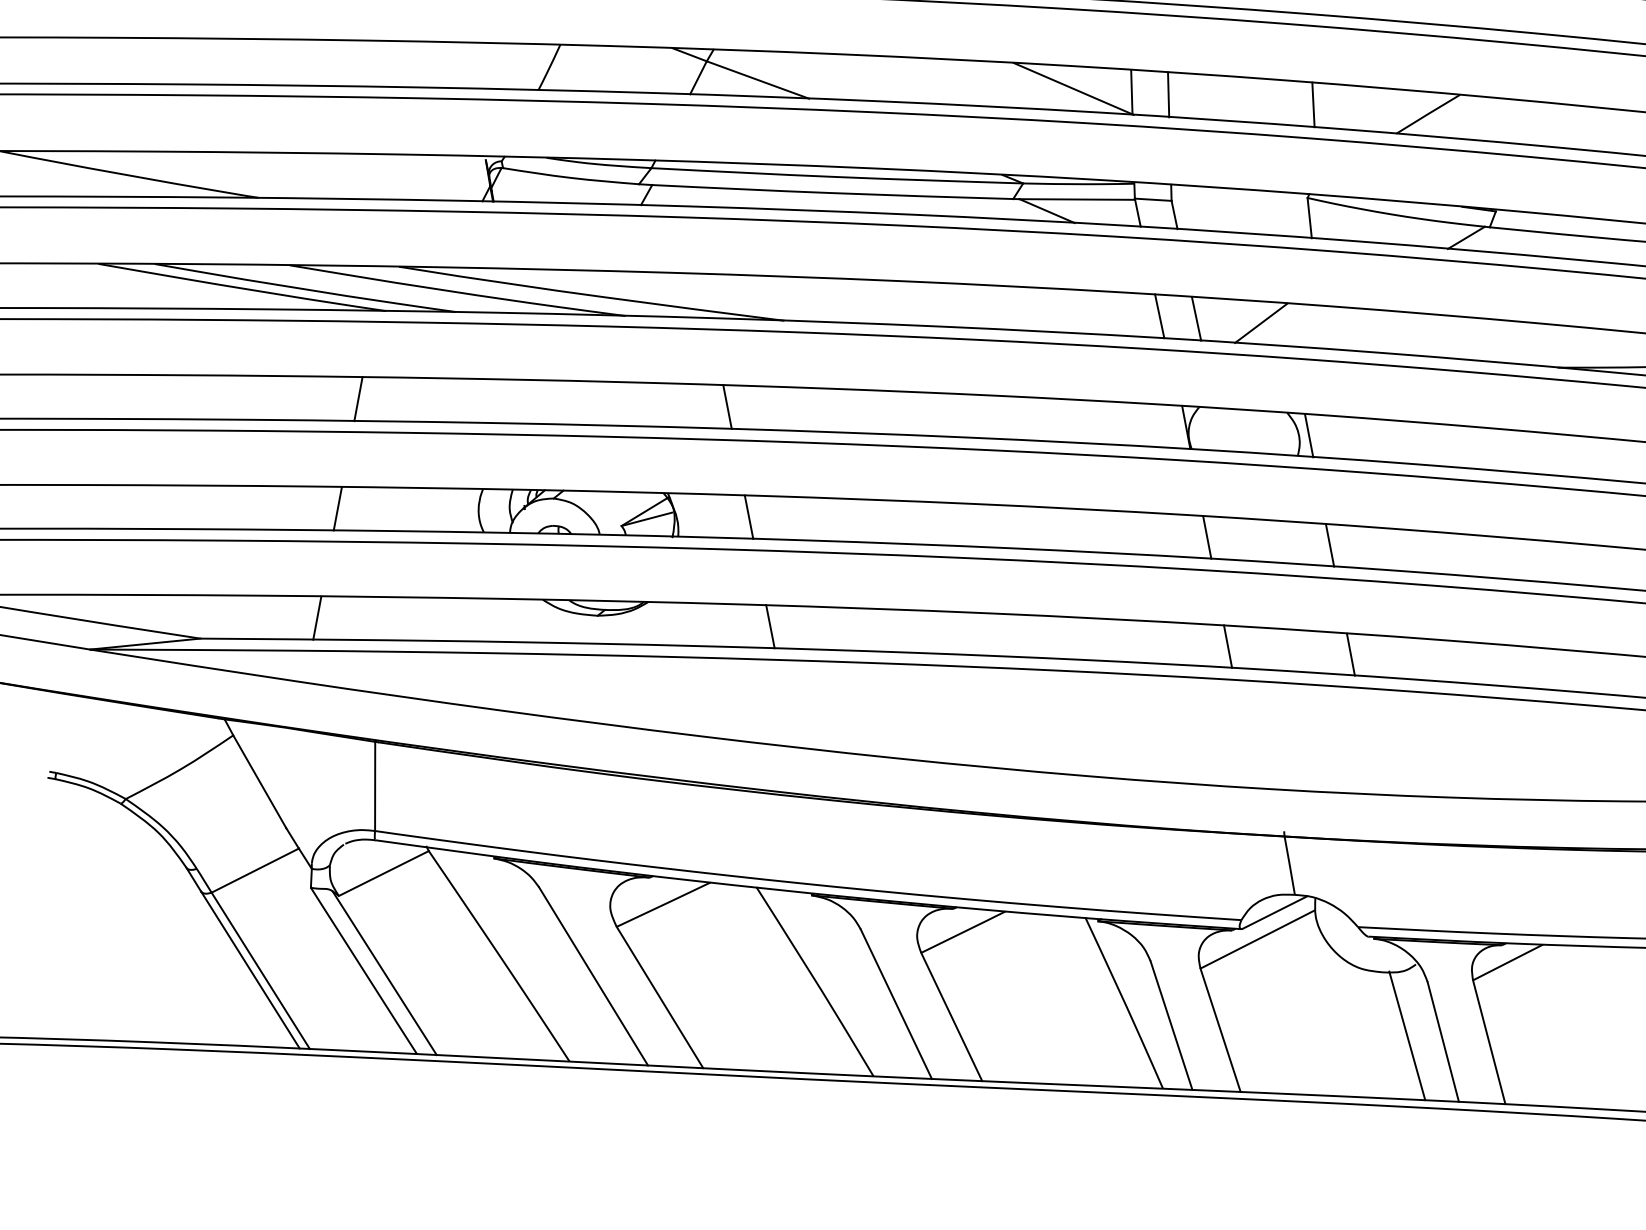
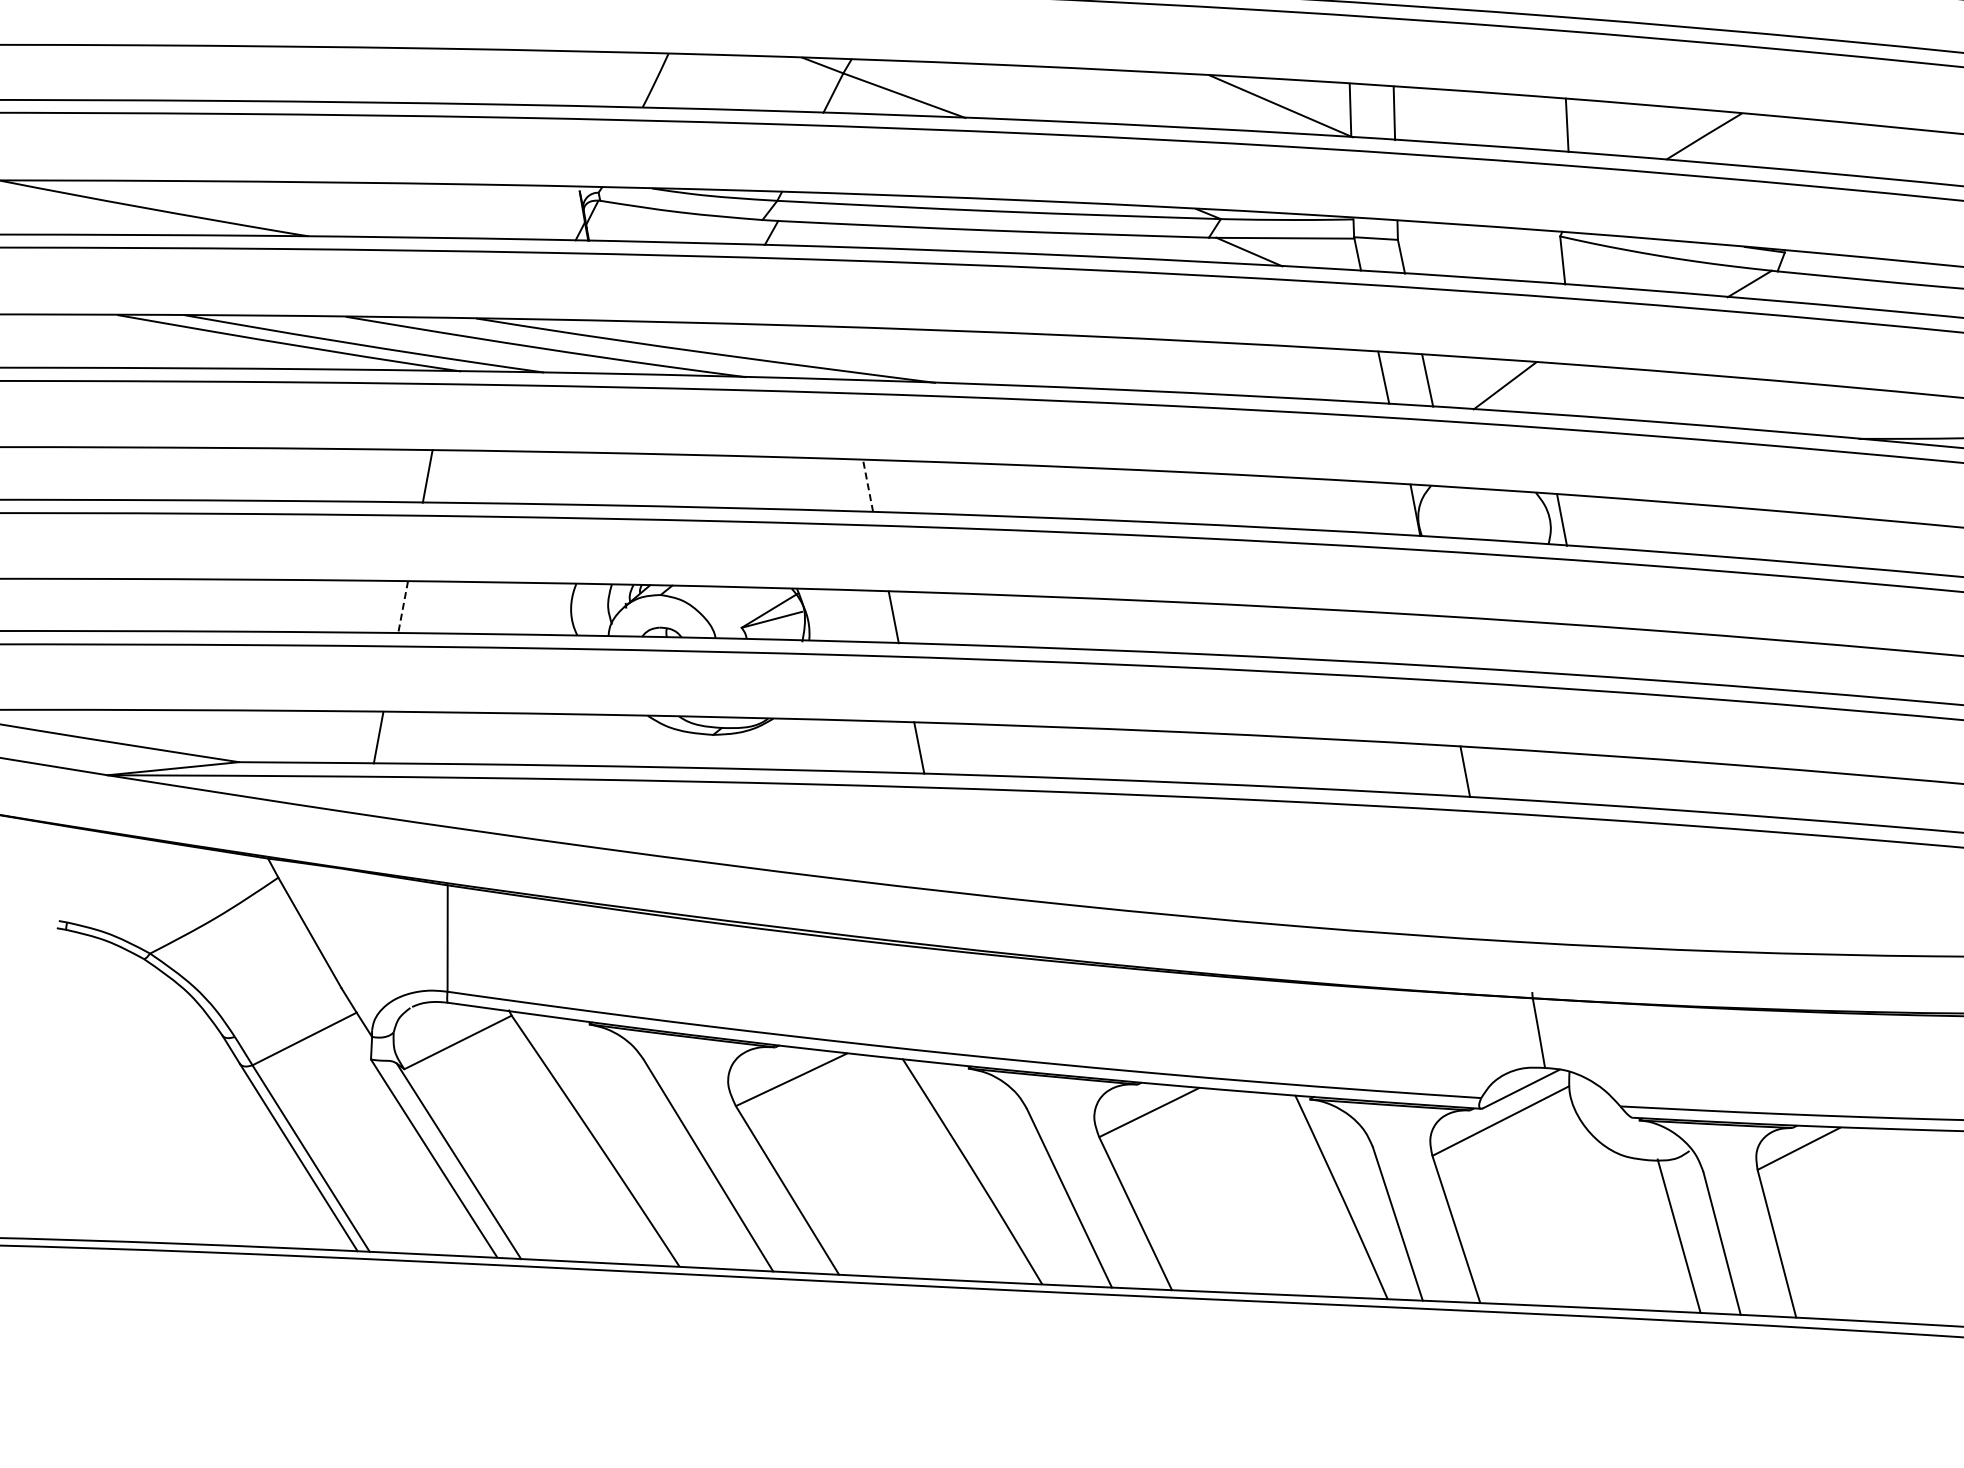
line: (727, 406) -> (867, 485), solid -> dashed
line: (338, 508) -> (403, 607), solid -> dashed
line: (1207, 536) -> (1440, 640), removed
line: (1329, 545) -> (1586, 650), removed
line: (1350, 654) -> (1611, 781), removed

